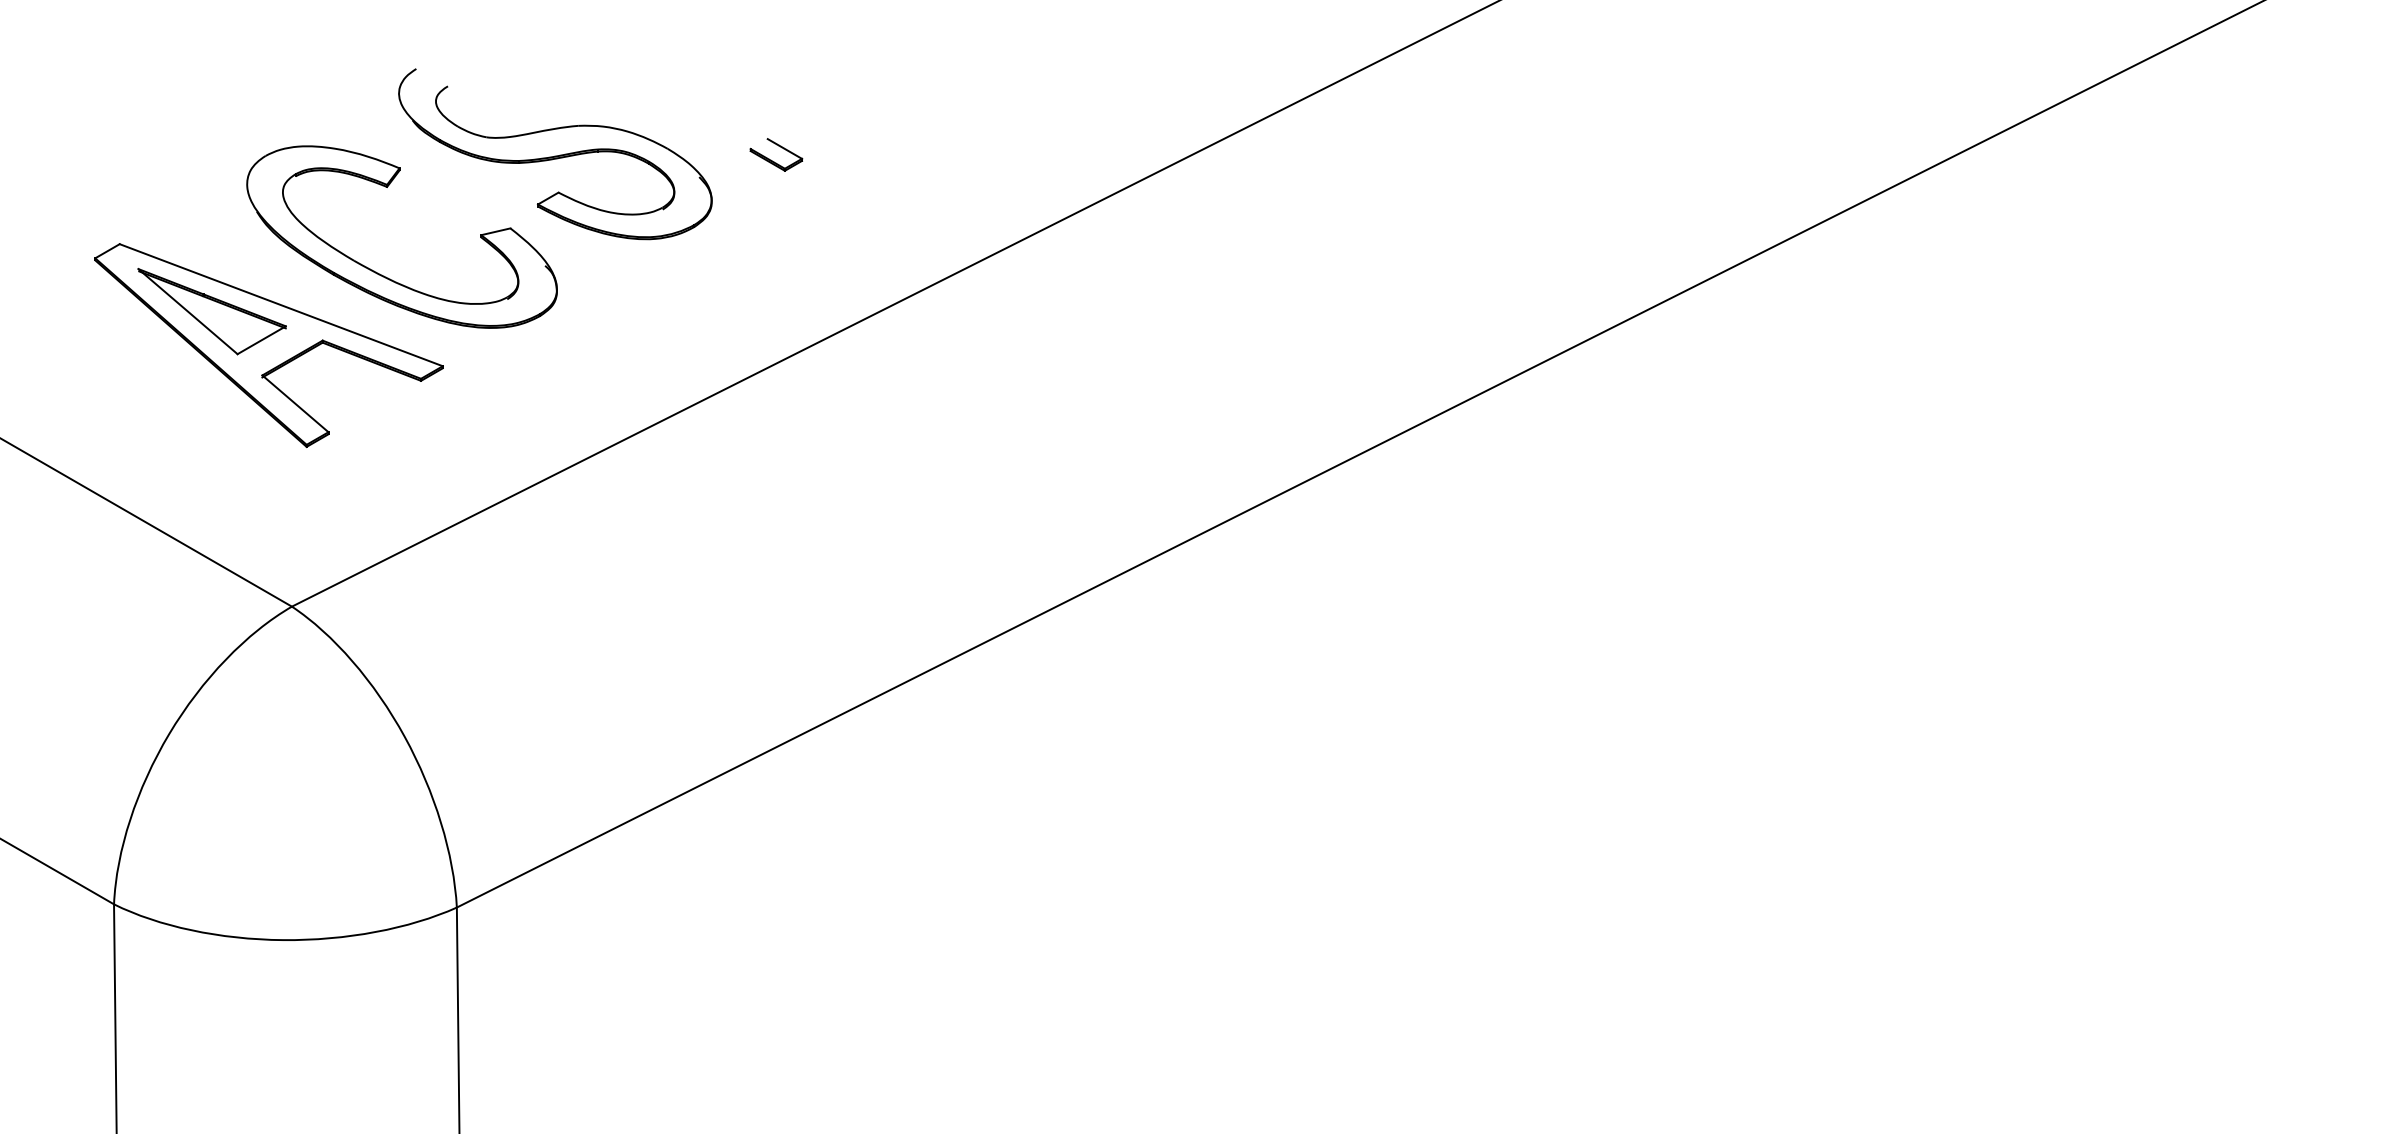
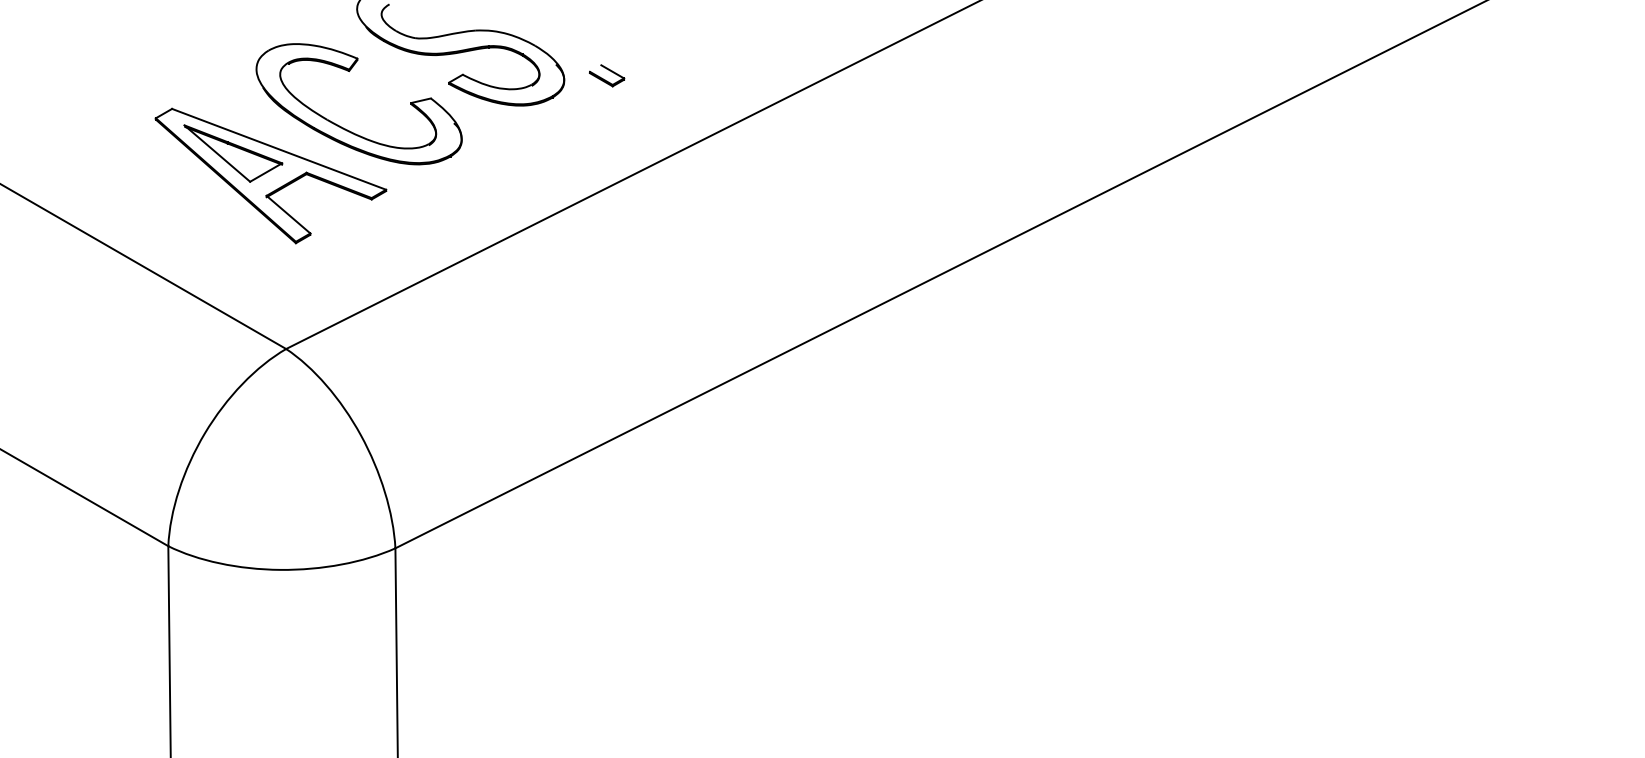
part: (777, 154) -> (607, 75), moved

